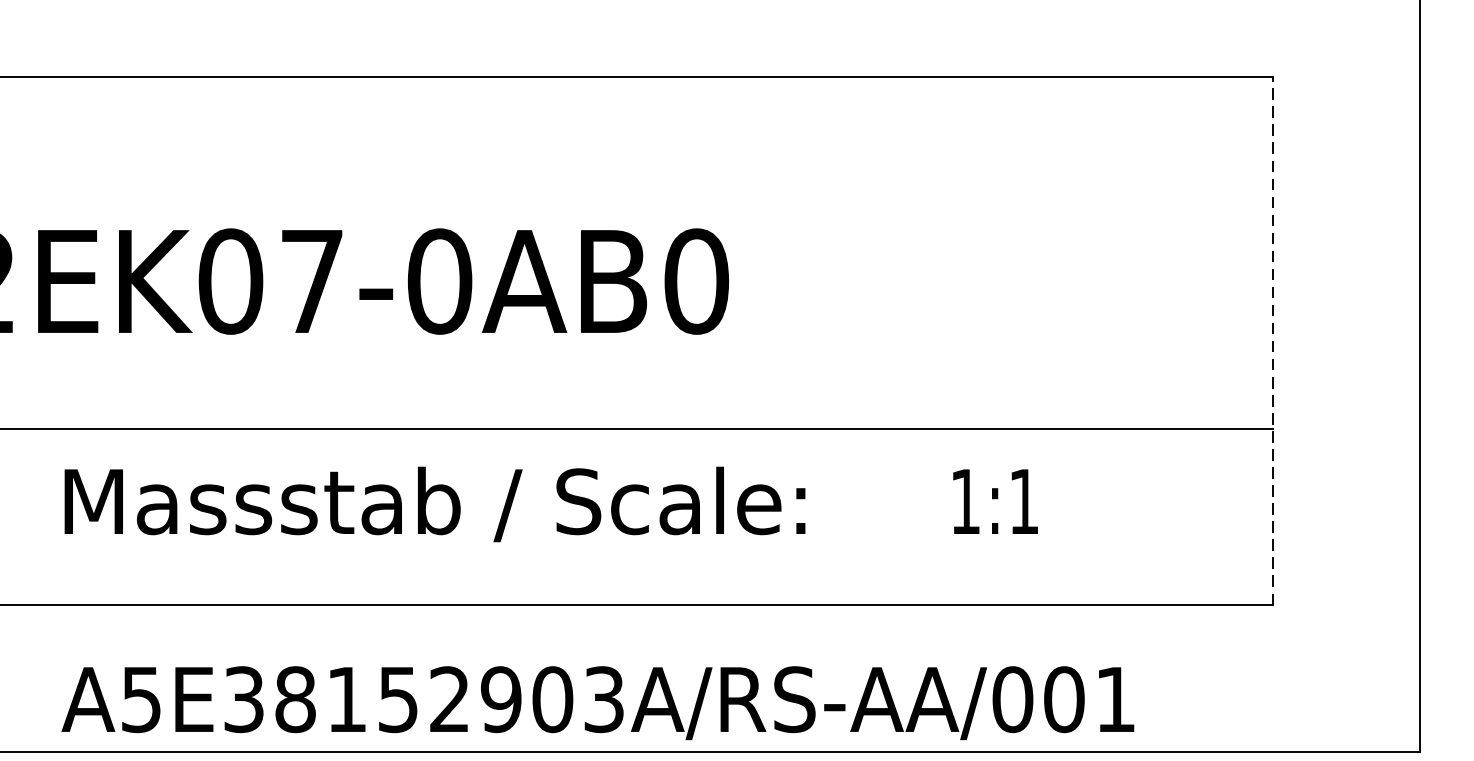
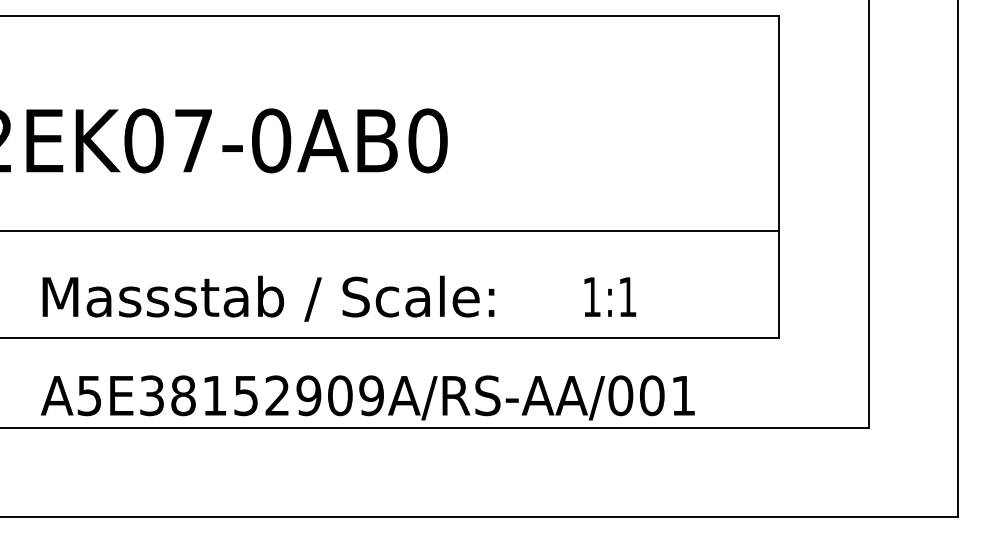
line: (1273, 339) -> (779, 176), dashed -> solid
text: (995, 500) -> (610, 296), moved
text: (435, 503) -> (268, 298), moved
text: (603, 699) -> (371, 395), A5E38152903A/RS-AA/001 -> A5E38152909A/RS-AA/001

